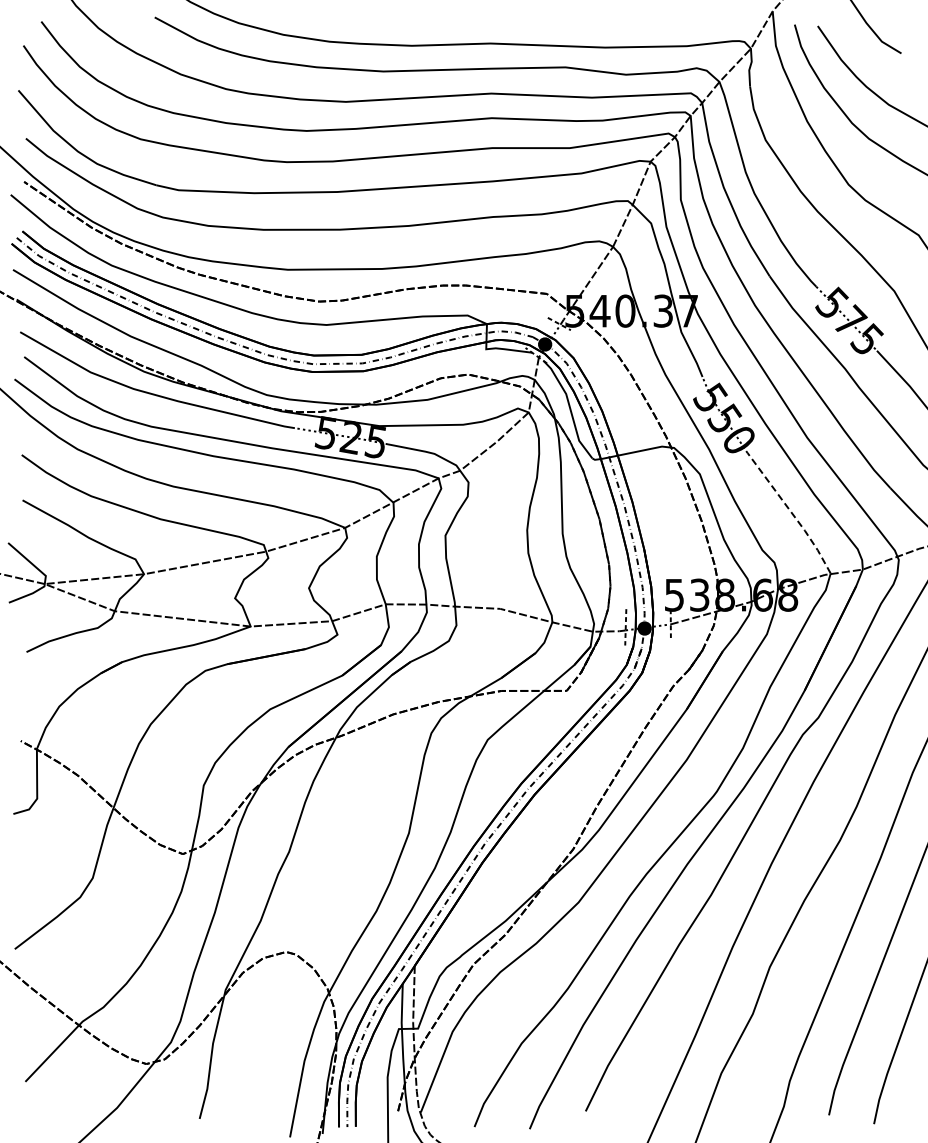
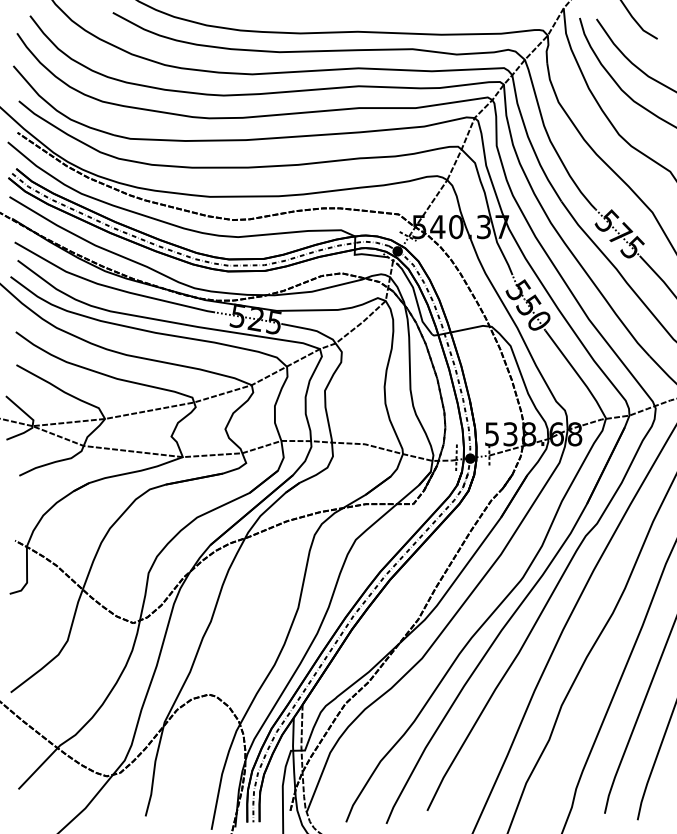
line: (791, 513) -> (577, 374), dashed -> solid

